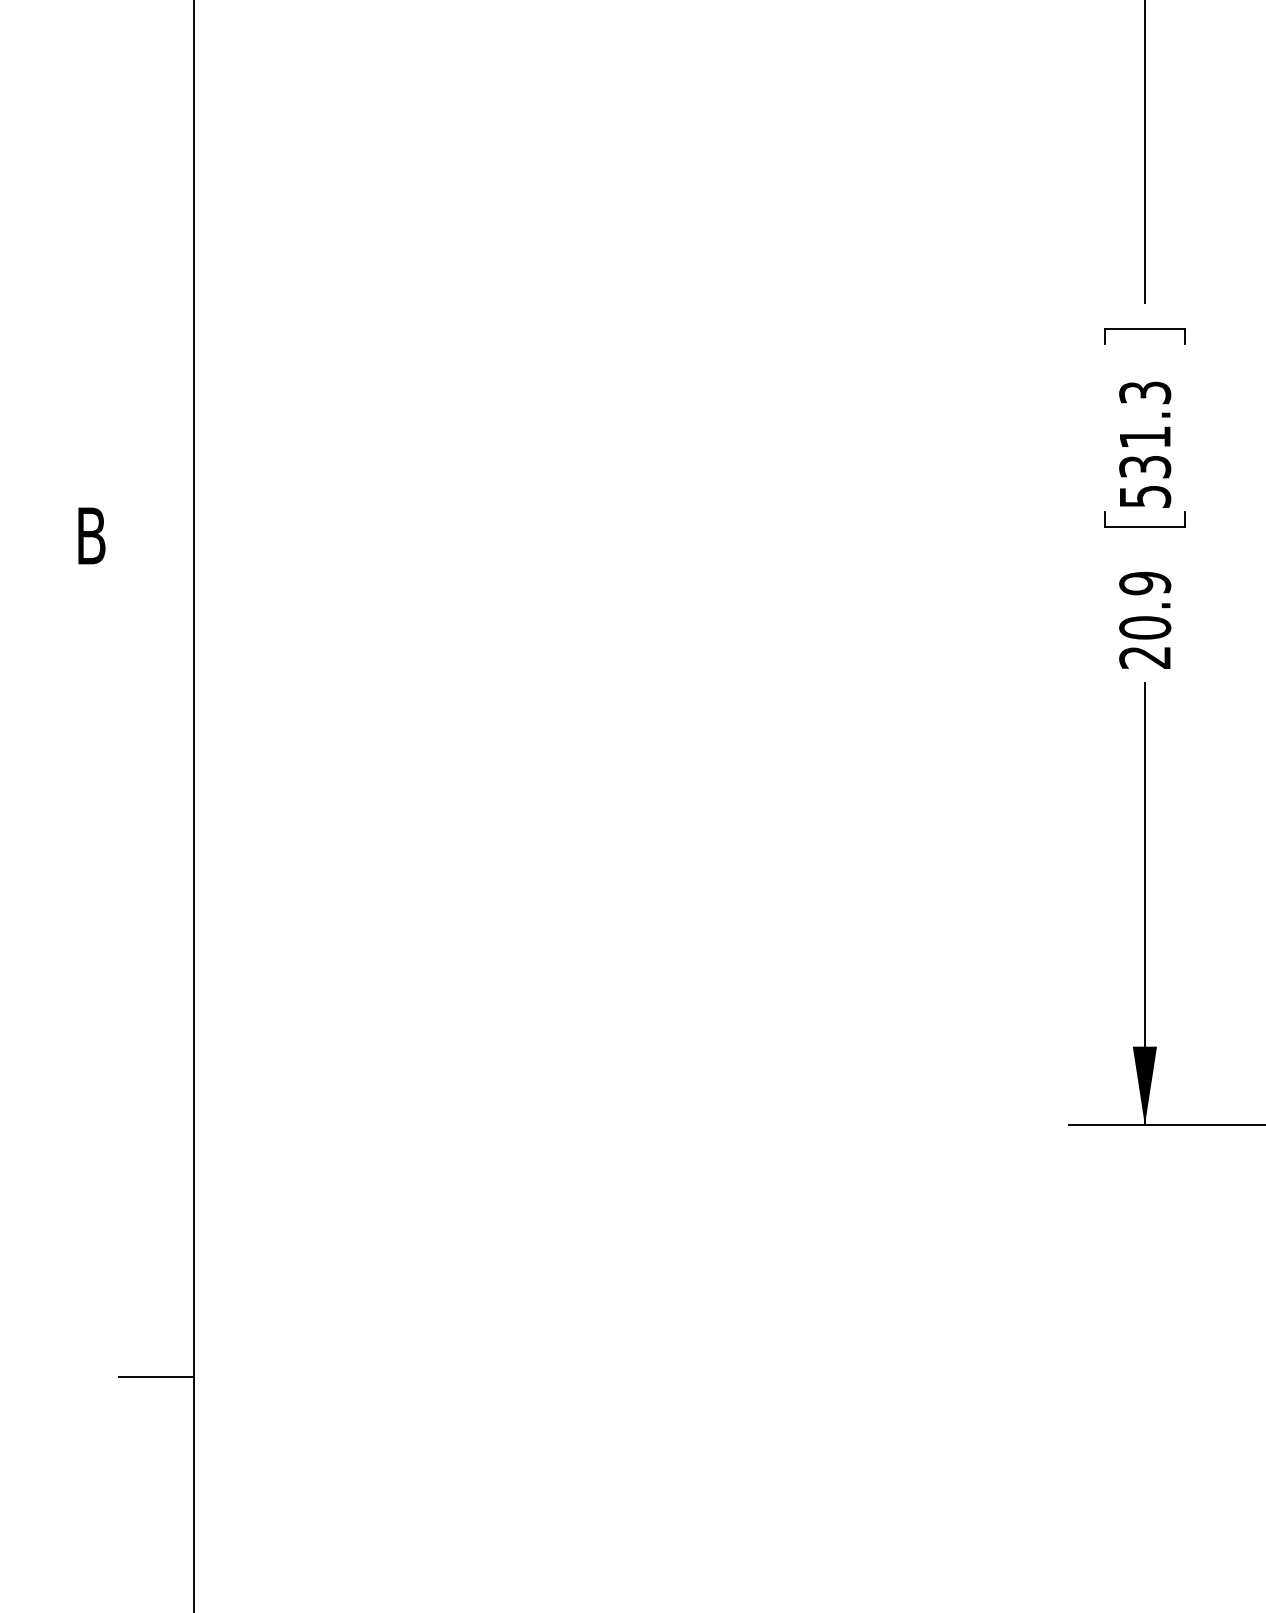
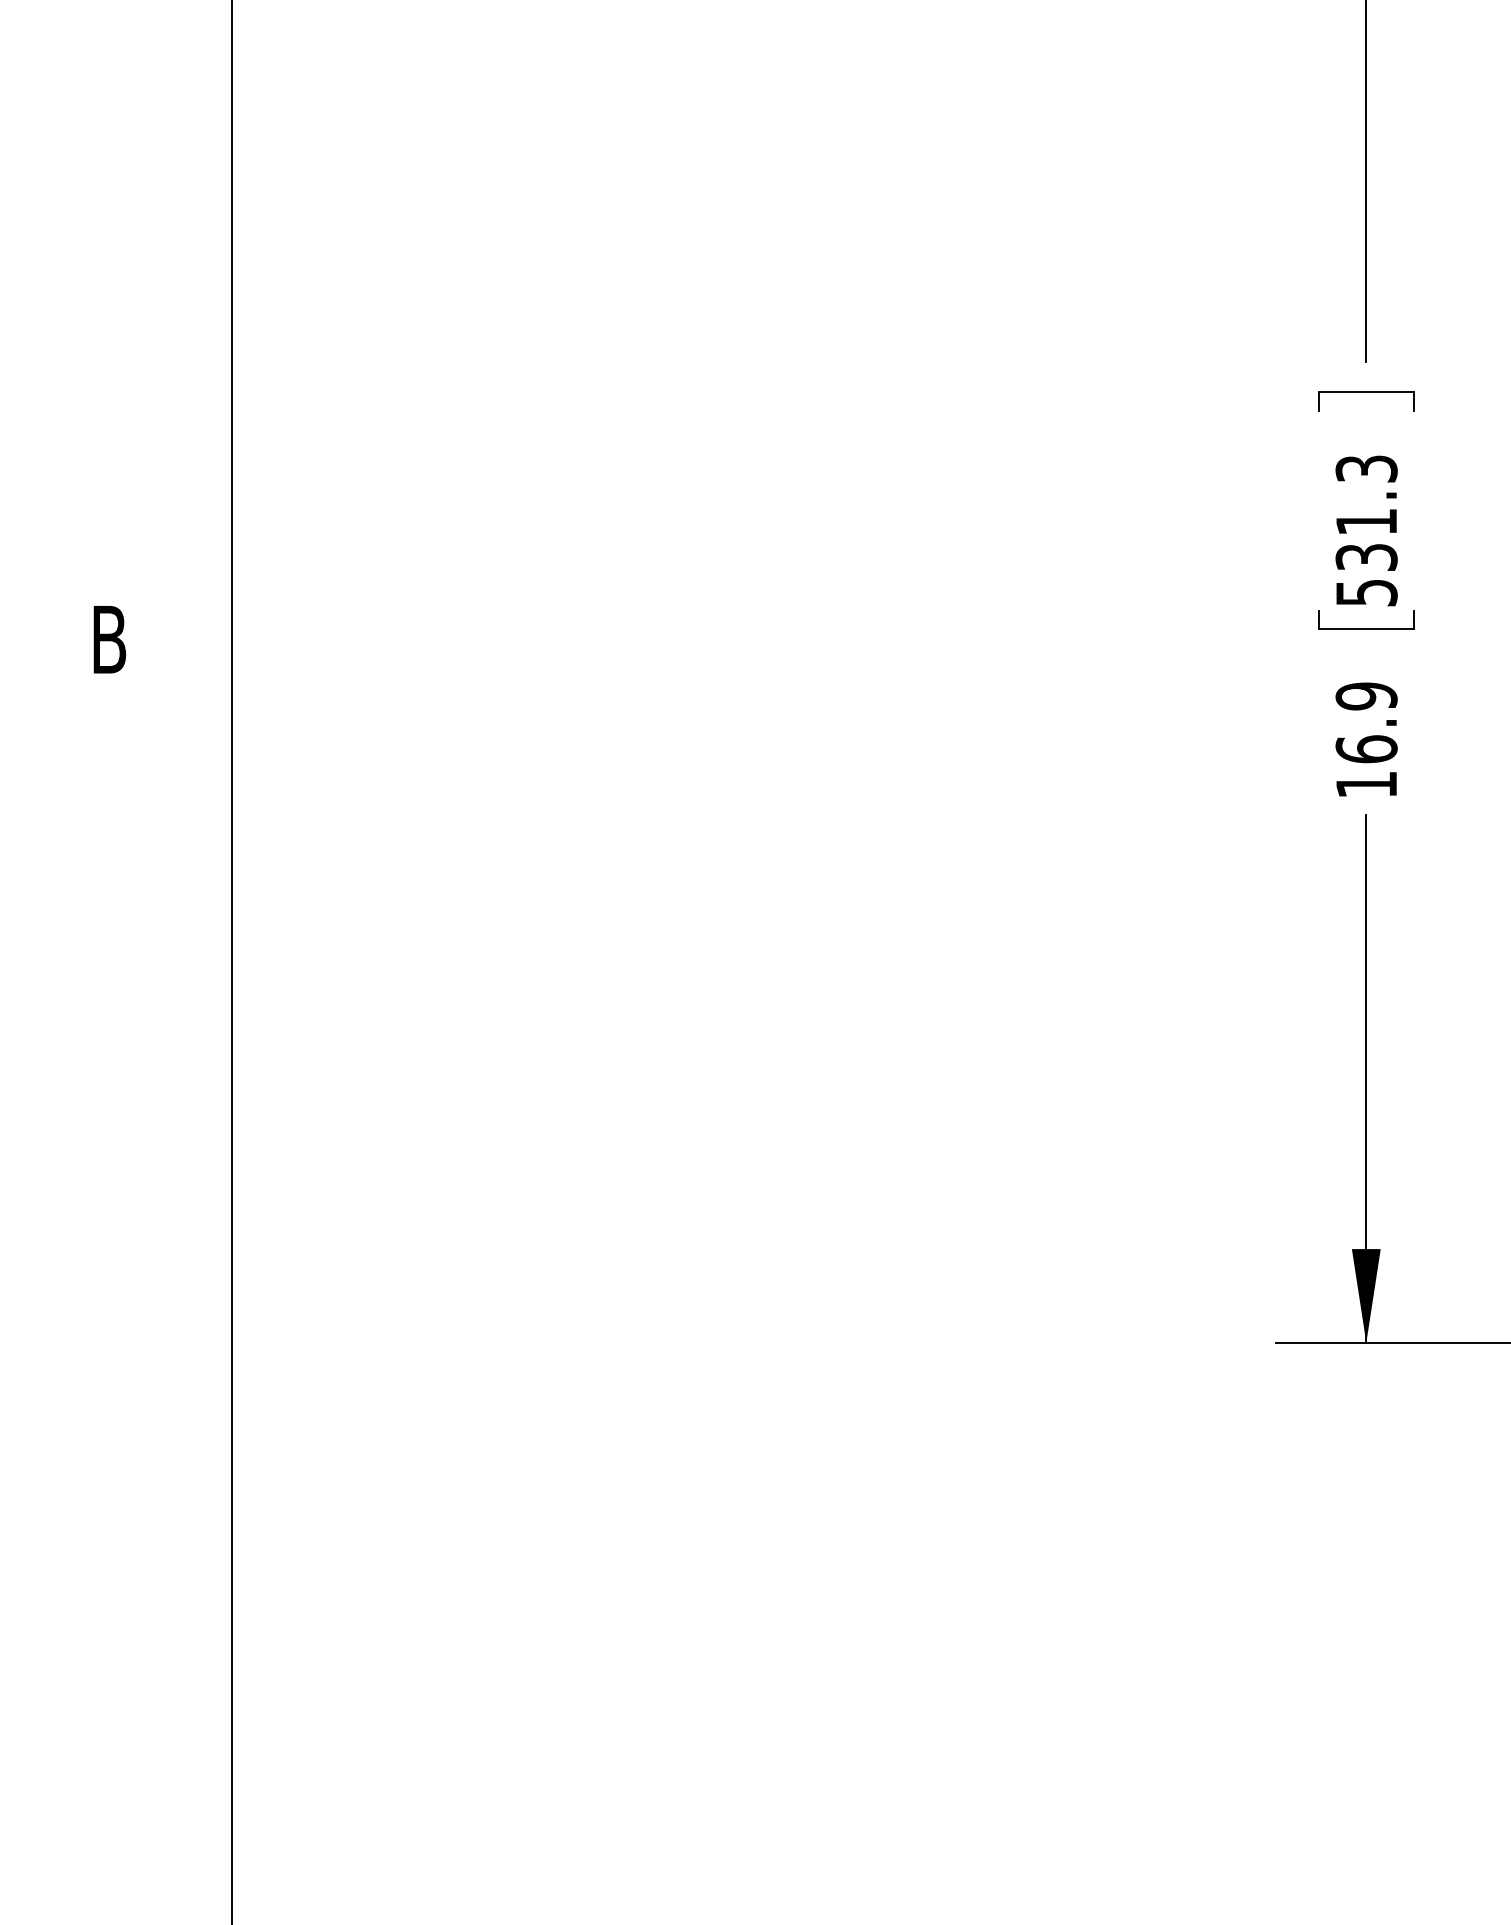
text: (1145, 642) -> (1367, 766), 20.9 -> 16.9
line: (156, 1377) -> (186, 1643), removed

